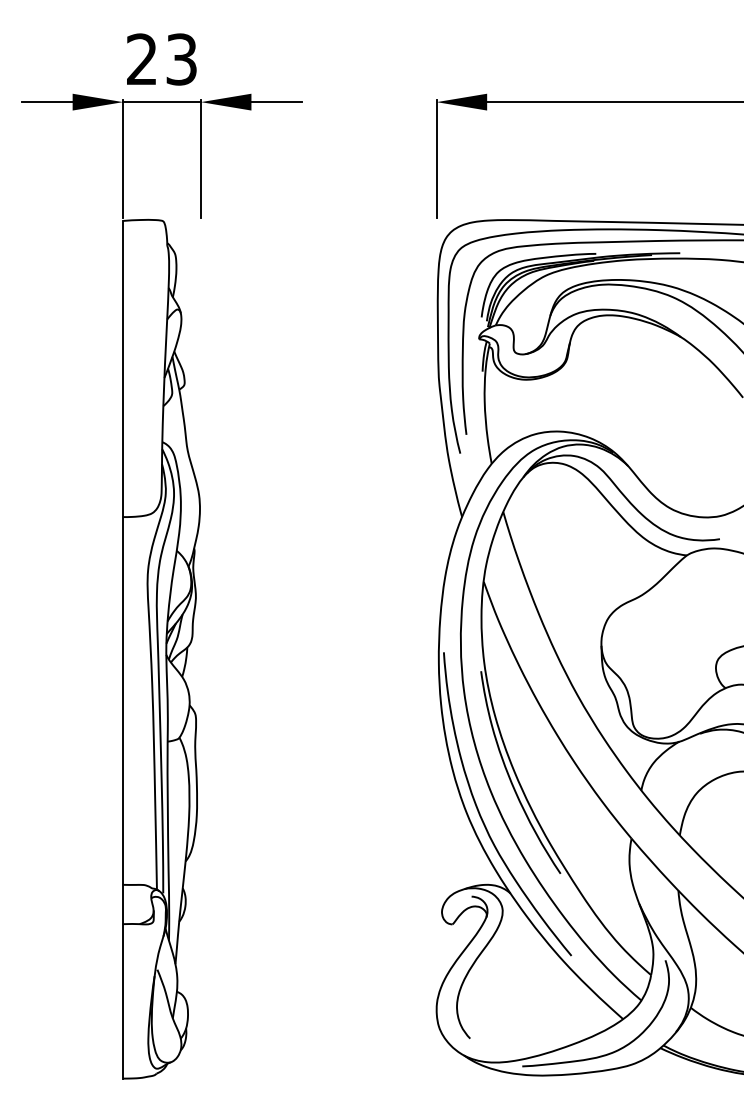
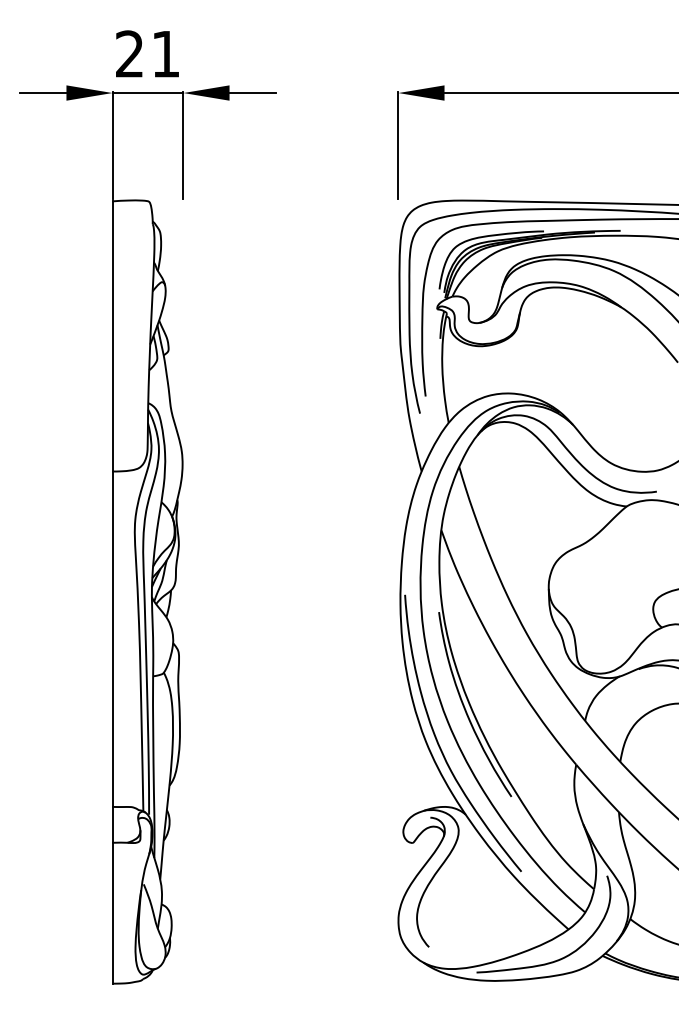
text: (181, 59) -> (165, 54), 23 -> 21

